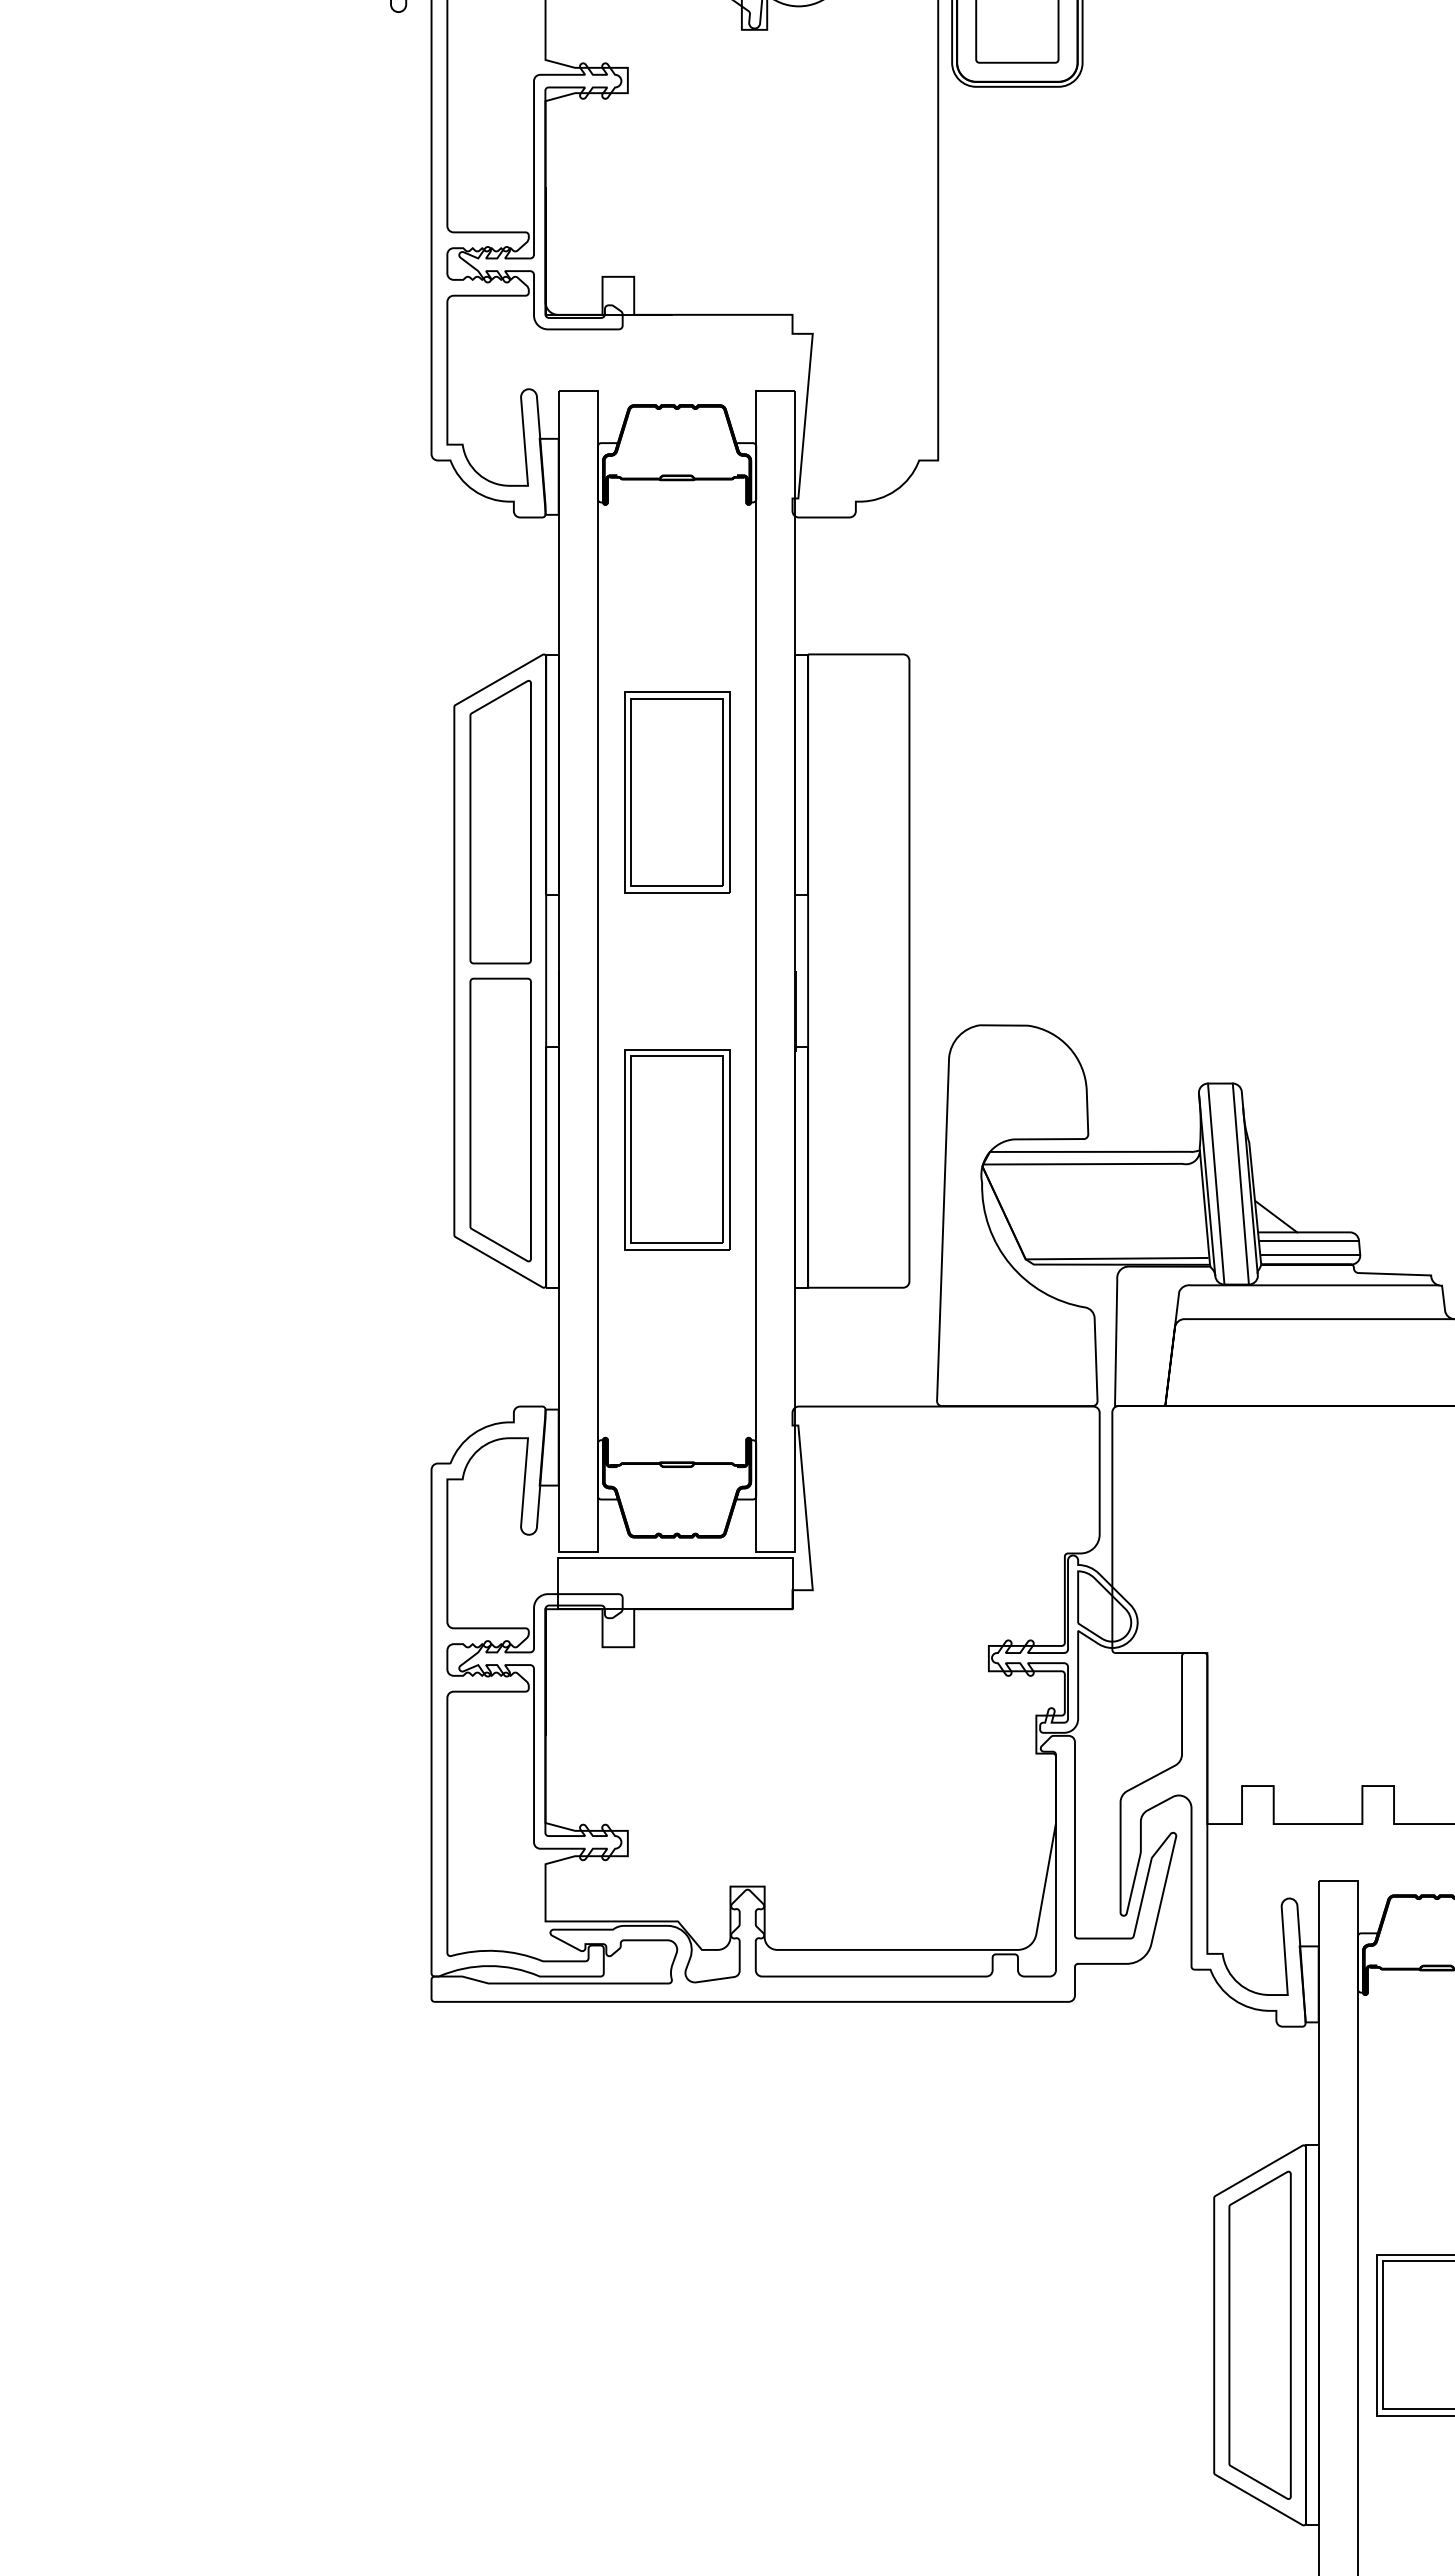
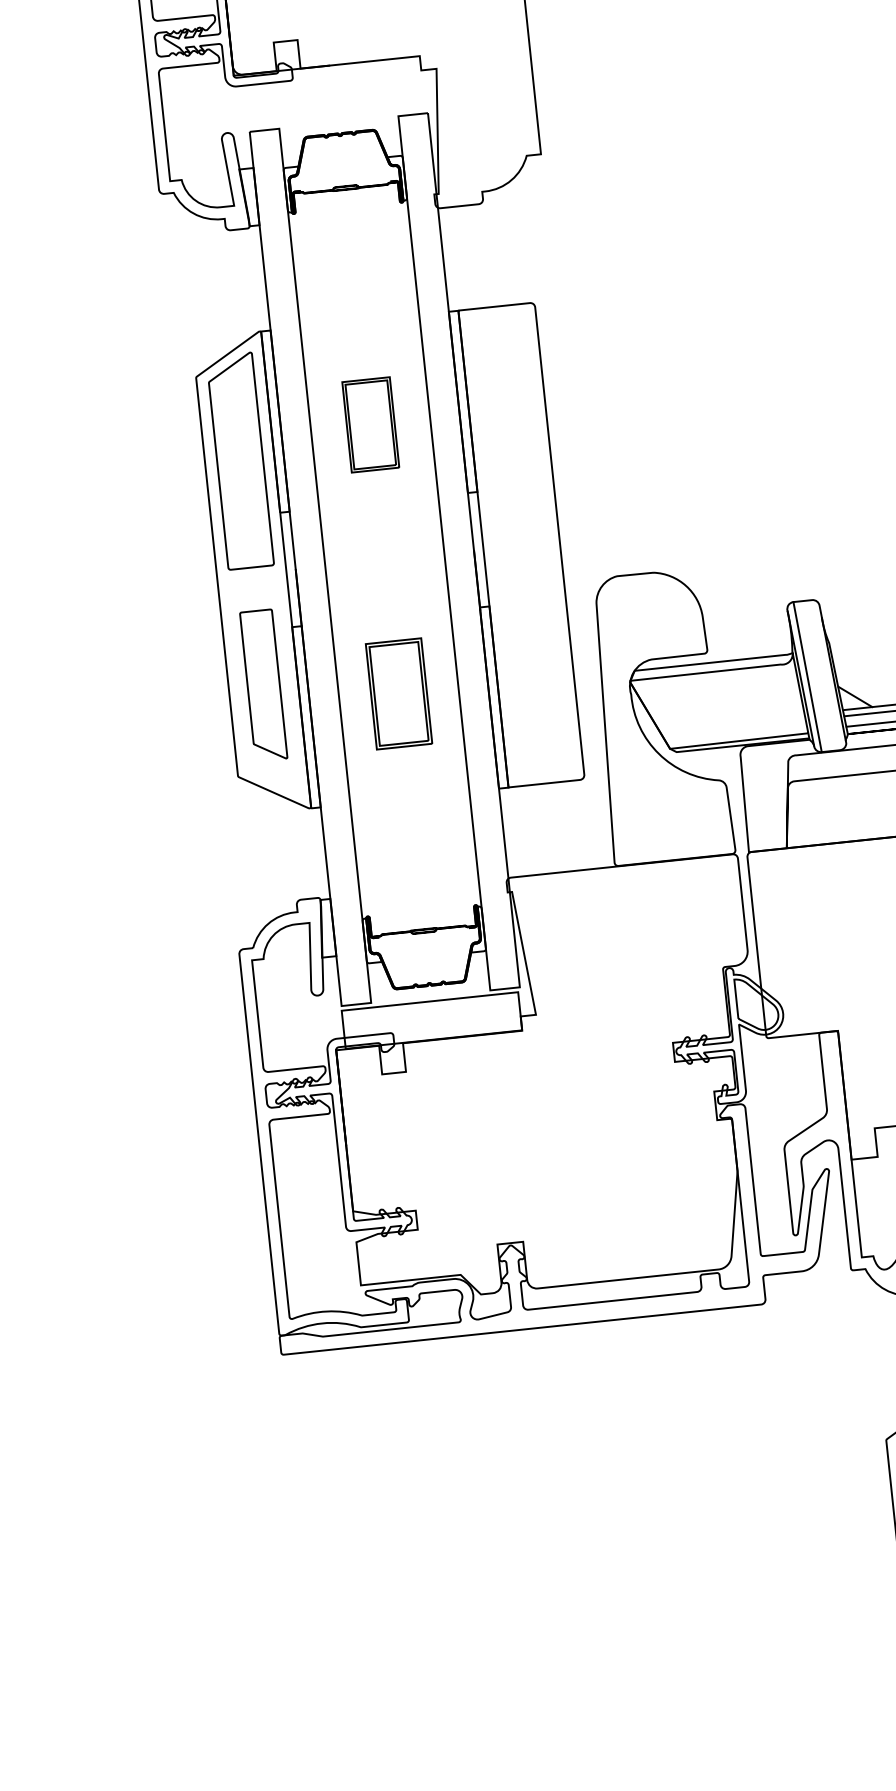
part: (677, 792) -> (370, 424), size x0.6
part: (500, 1119) -> (263, 685), size x0.7
part: (677, 1149) -> (399, 693), size x0.7
line: (1240, 1183) -> (825, 674), removed

